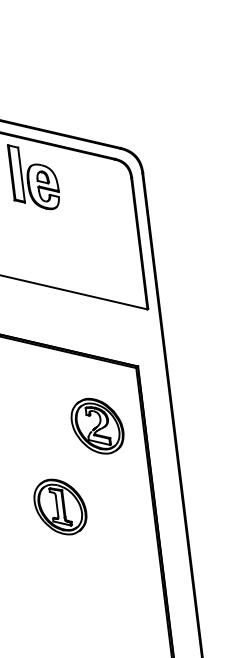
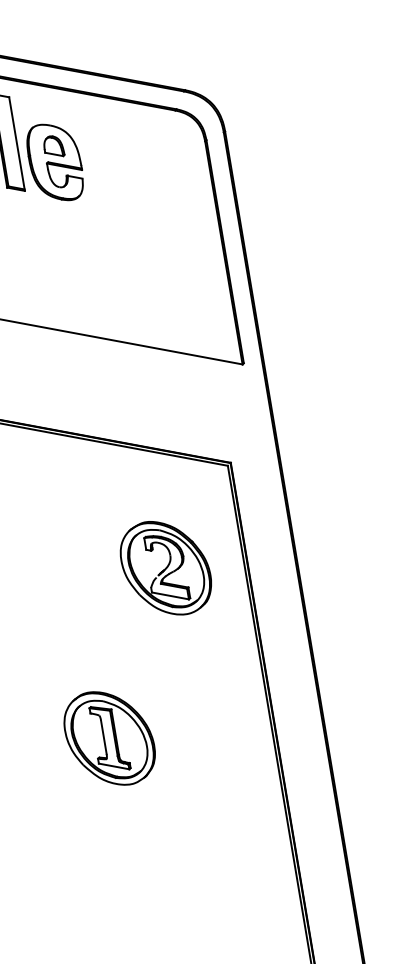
part: (60, 506) -> (109, 737), moved

